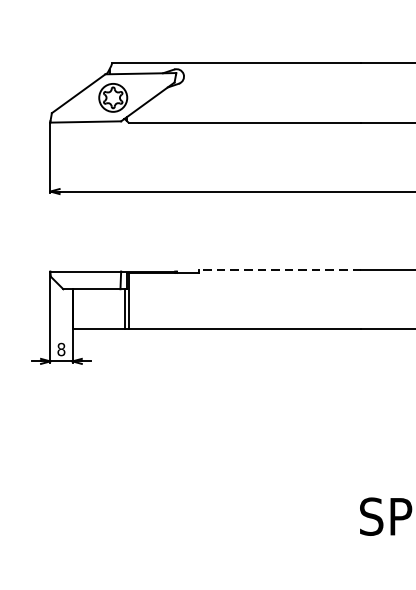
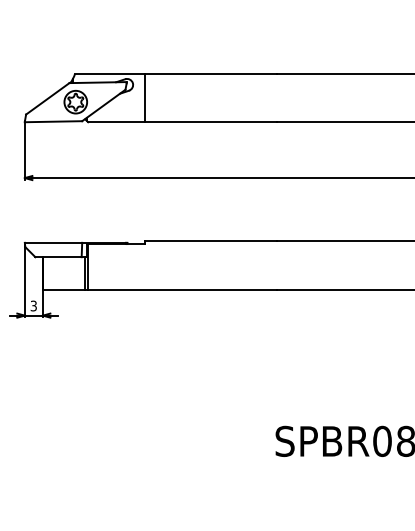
line: (199, 92) -> (145, 97), added
line: (280, 269) -> (211, 241), dashed -> solid
text: (61, 348) -> (33, 305), 8 -> 3

